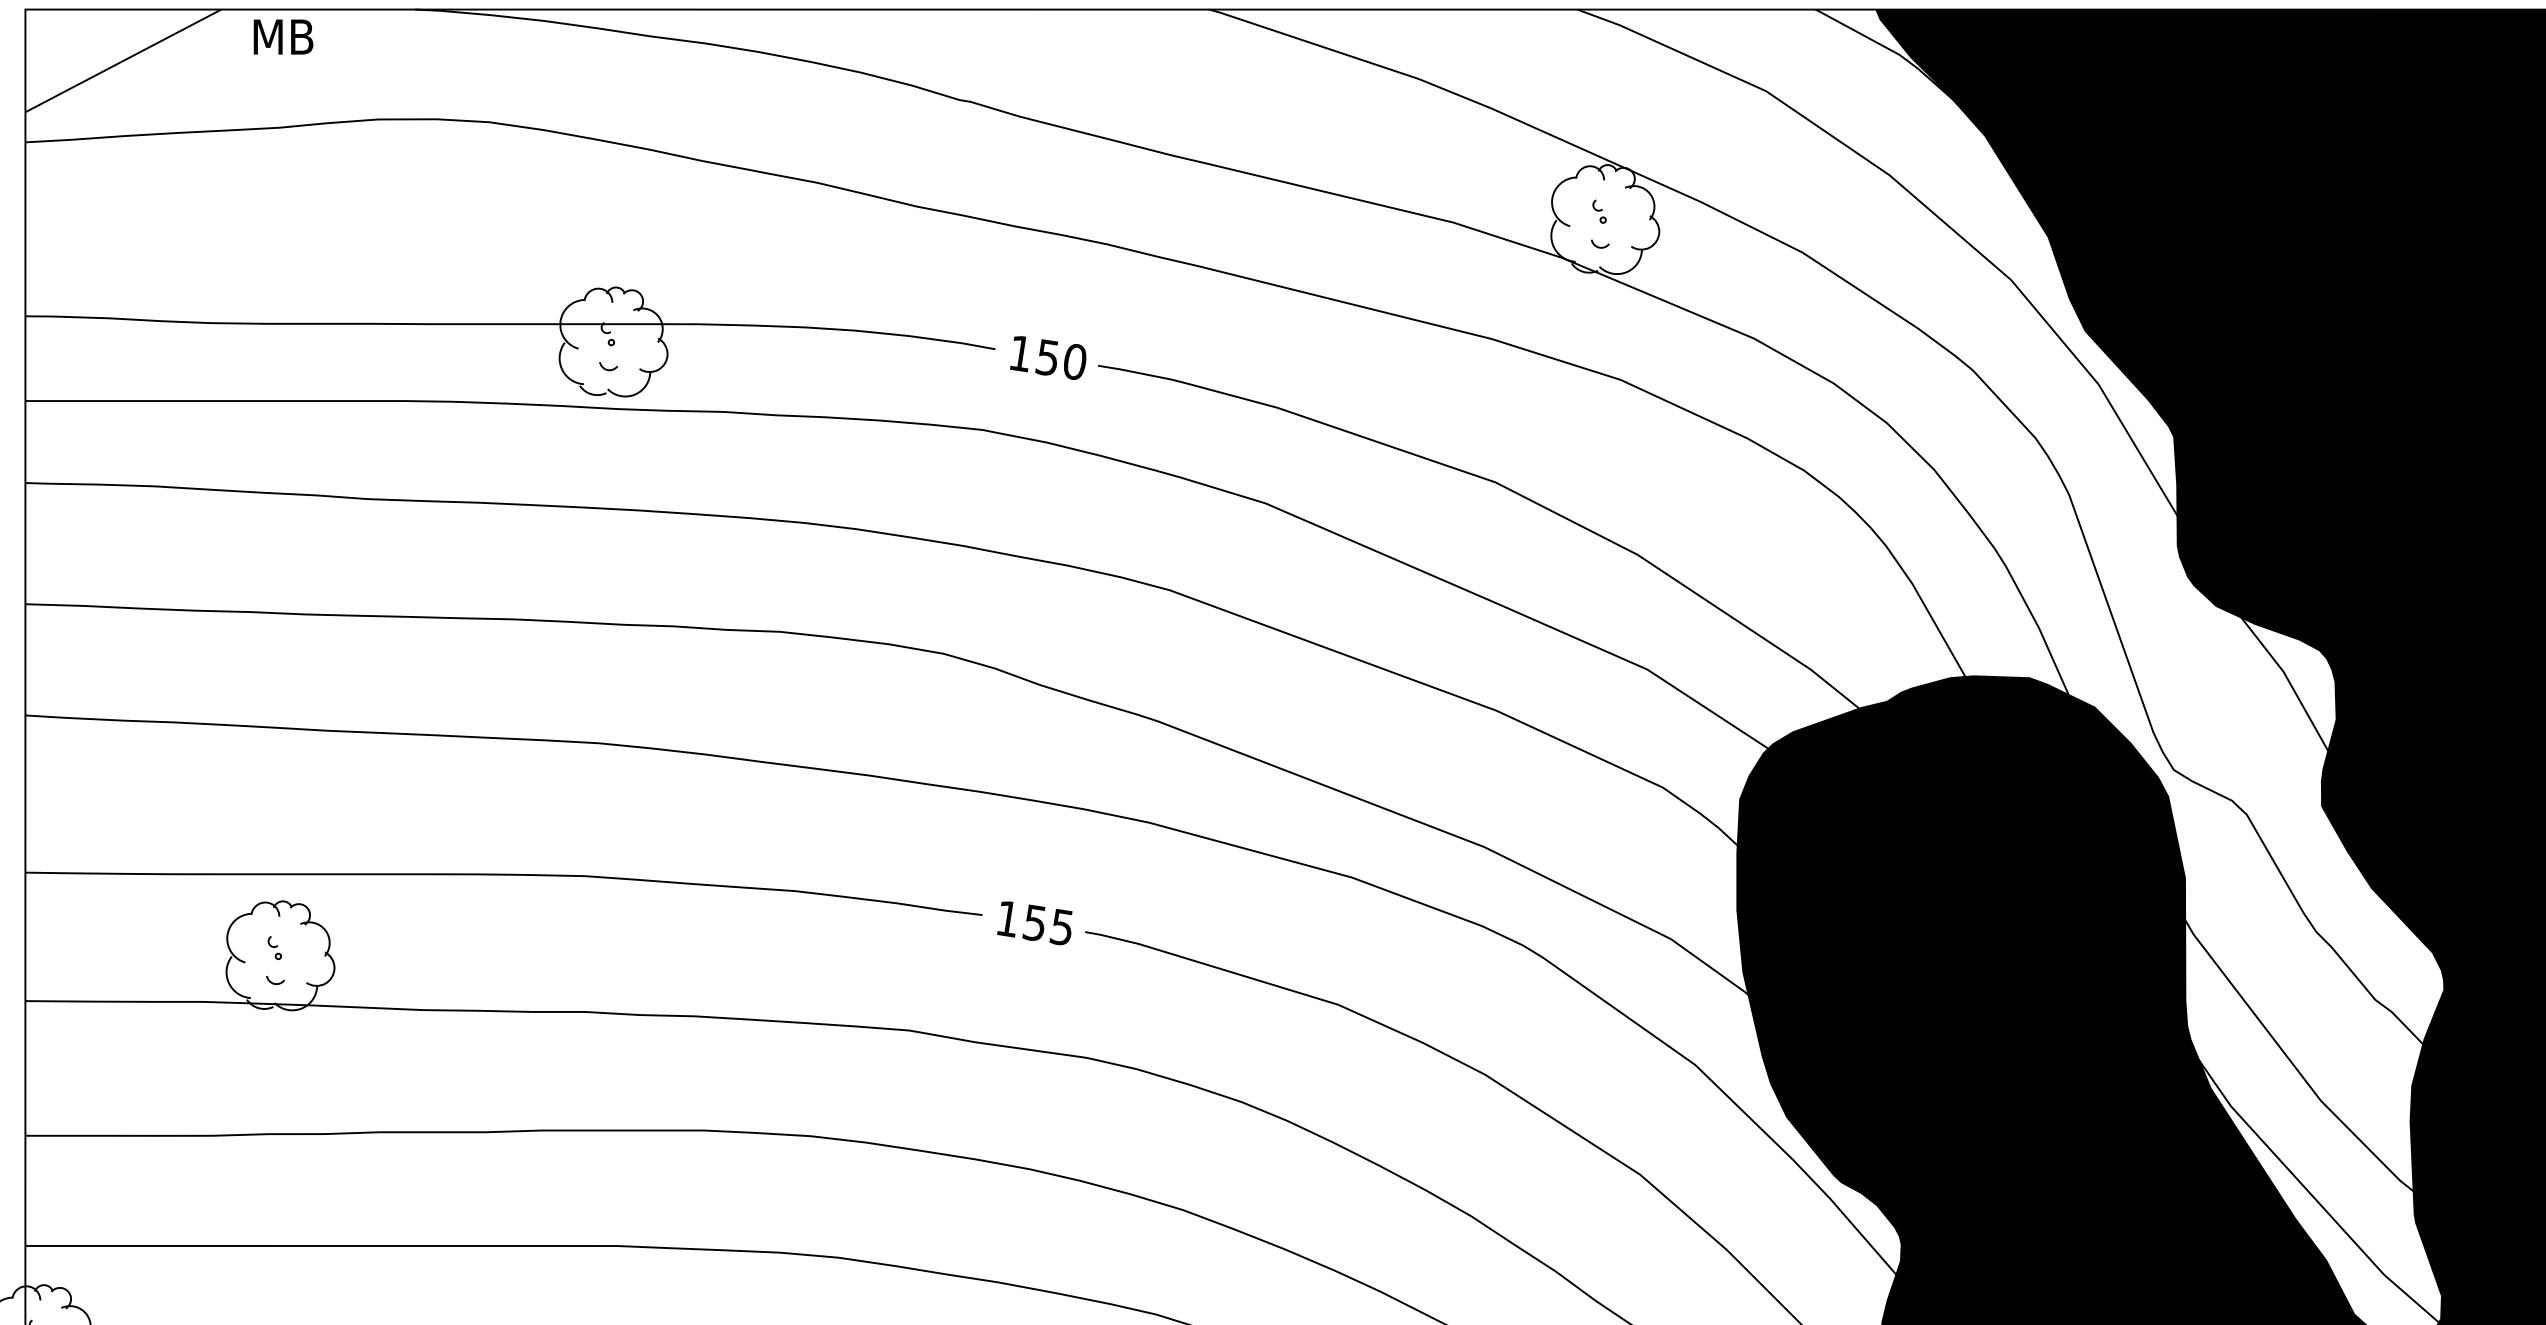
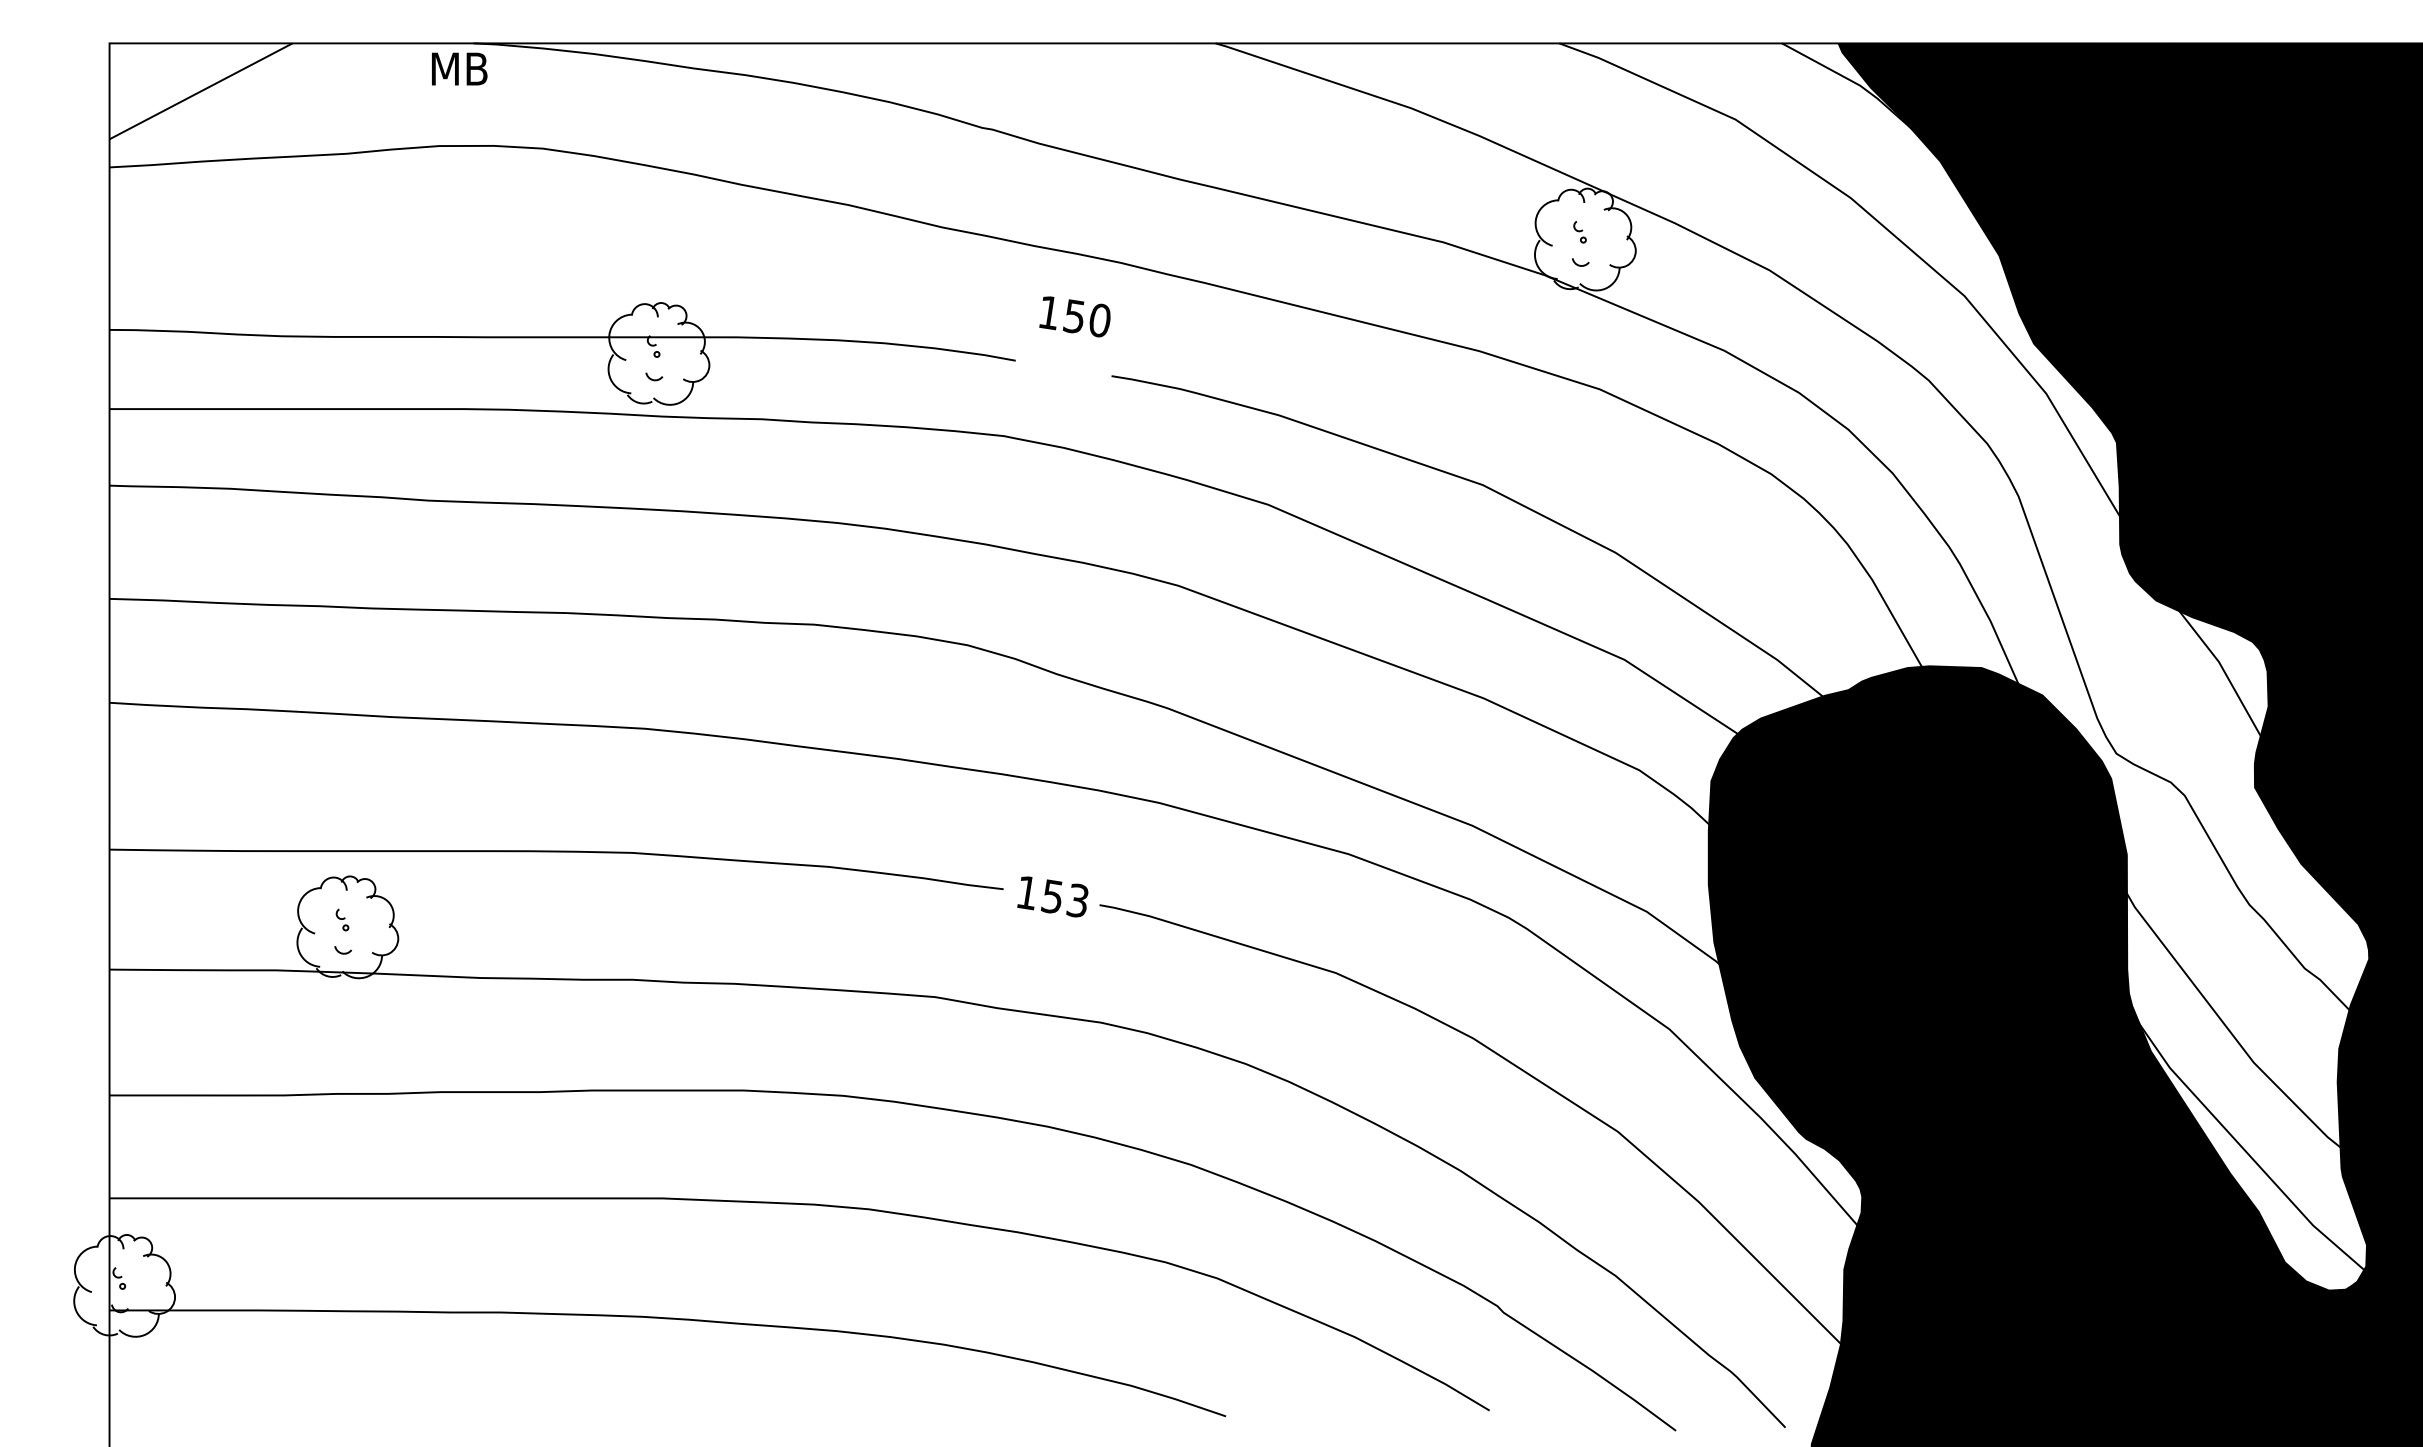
text: (283, 36) -> (459, 68), moved
text: (1047, 357) -> (1074, 316), moved
text: (1061, 927) -> (1077, 900), 155 -> 153

